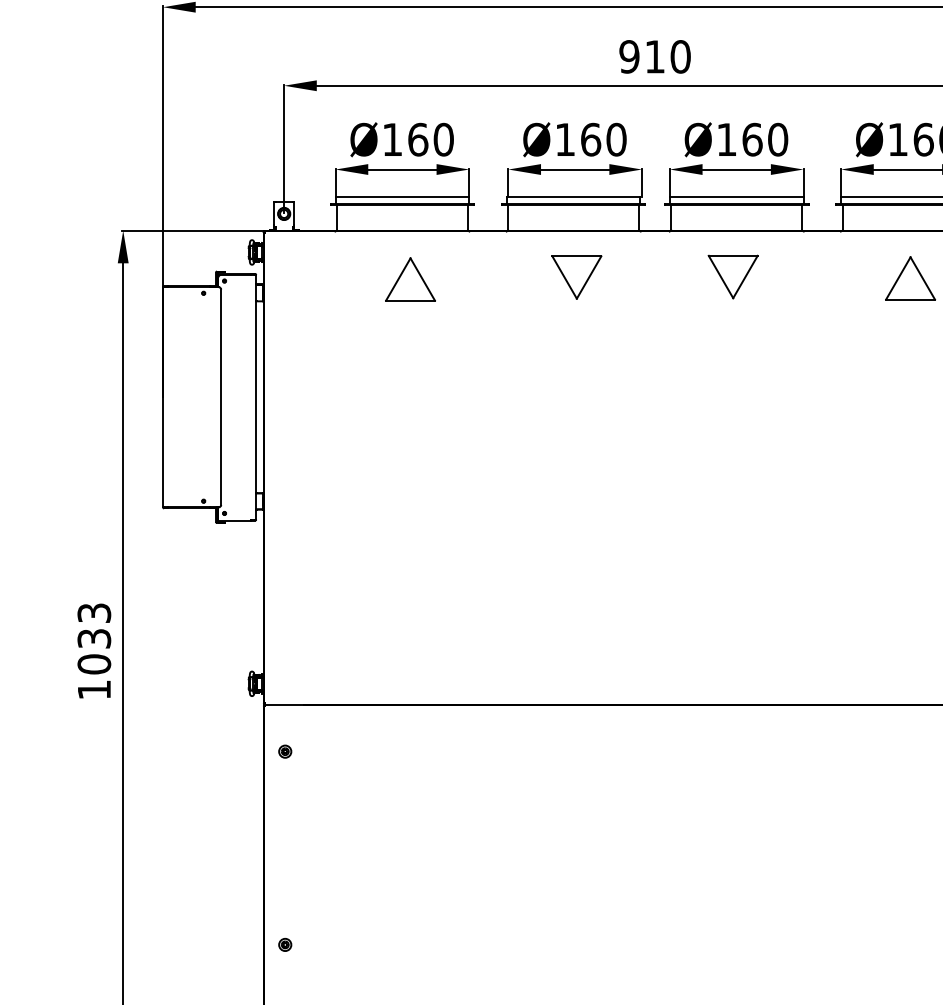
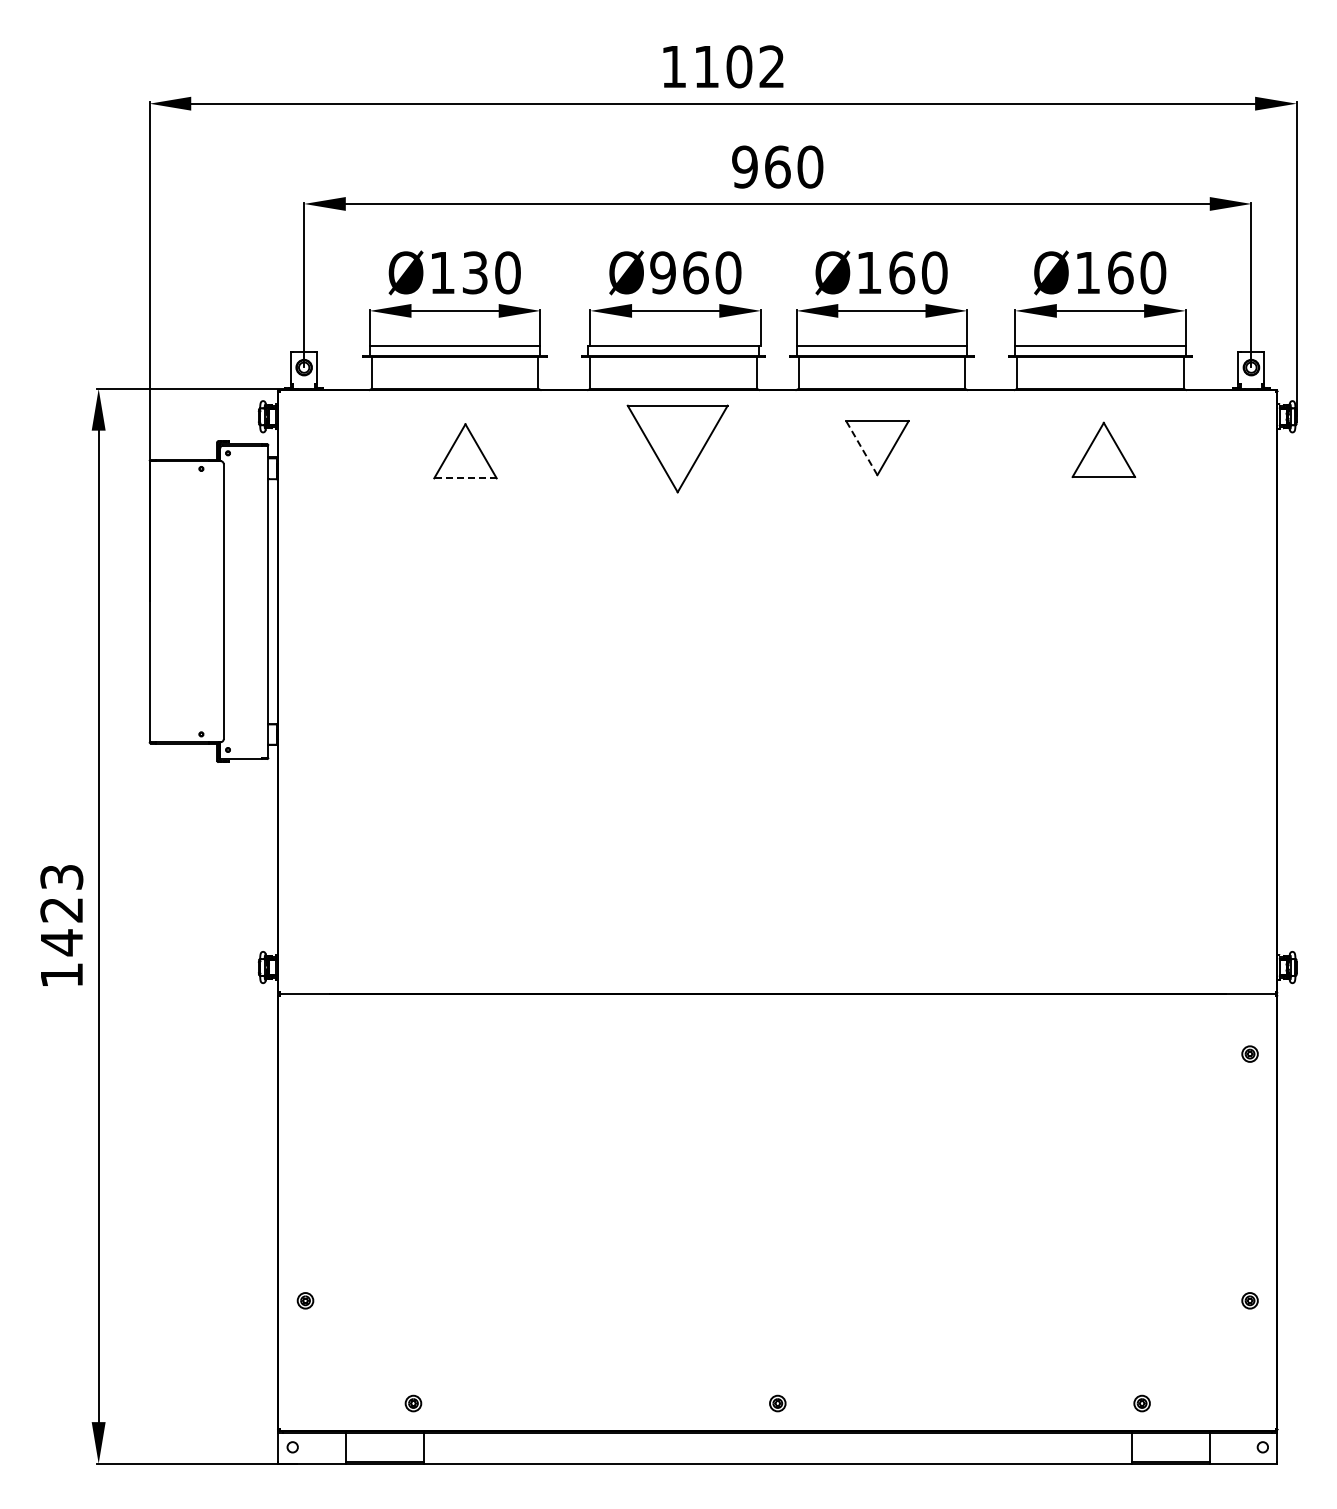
text: (654, 56) -> (777, 166), 910 -> 960
text: (418, 139) -> (475, 272), Ø160 -> Ø130
text: (564, 139) -> (662, 272), Ø160 -> Ø960
line: (720, 276) -> (861, 447), solid -> dashed
part: (576, 277) -> (677, 448), size x1.6
line: (410, 300) -> (465, 478), solid -> dashed
text: (94, 651) -> (61, 926), 1033 -> 1423
part: (285, 751) -> (305, 1053), removed

